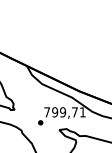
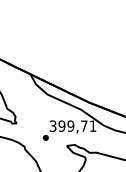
text: (47, 112) -> (53, 126), 799,71 -> 399,71

